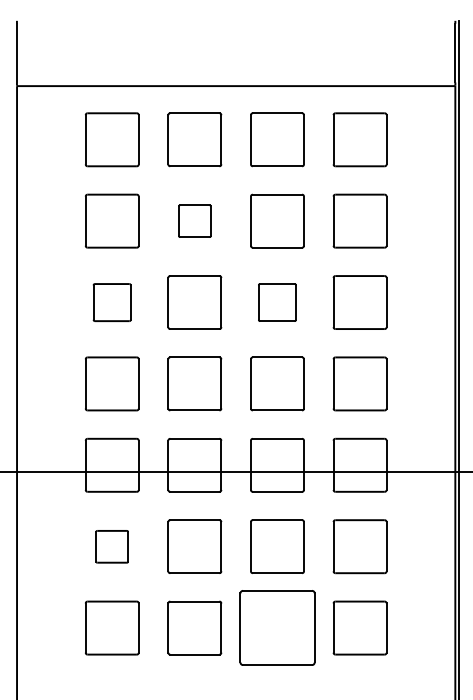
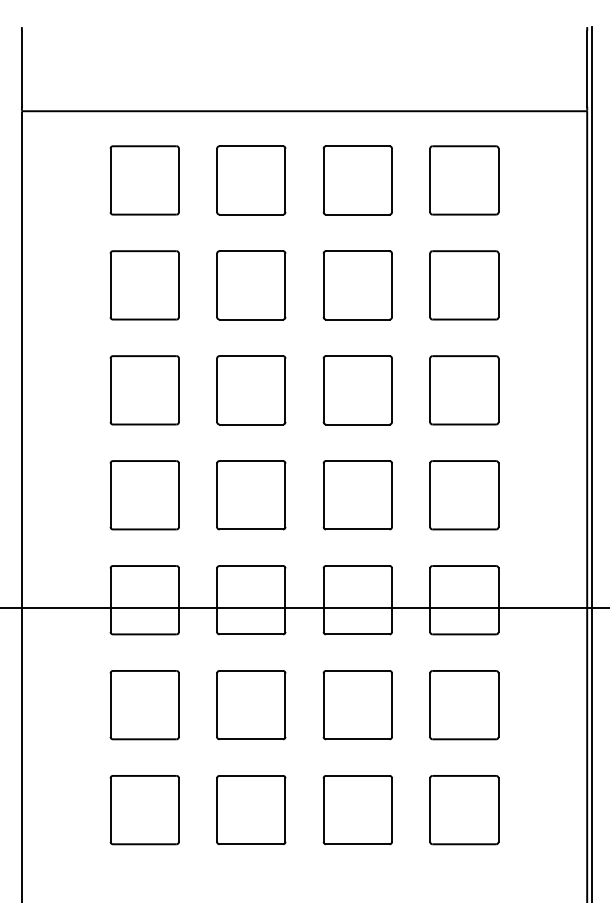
part: (195, 221) -> (251, 285), size x1.67
part: (112, 302) -> (144, 390), size x1.43
part: (277, 302) -> (357, 390), size x1.43
part: (112, 546) -> (144, 705), size x1.67
part: (277, 628) -> (357, 810), size x0.71

